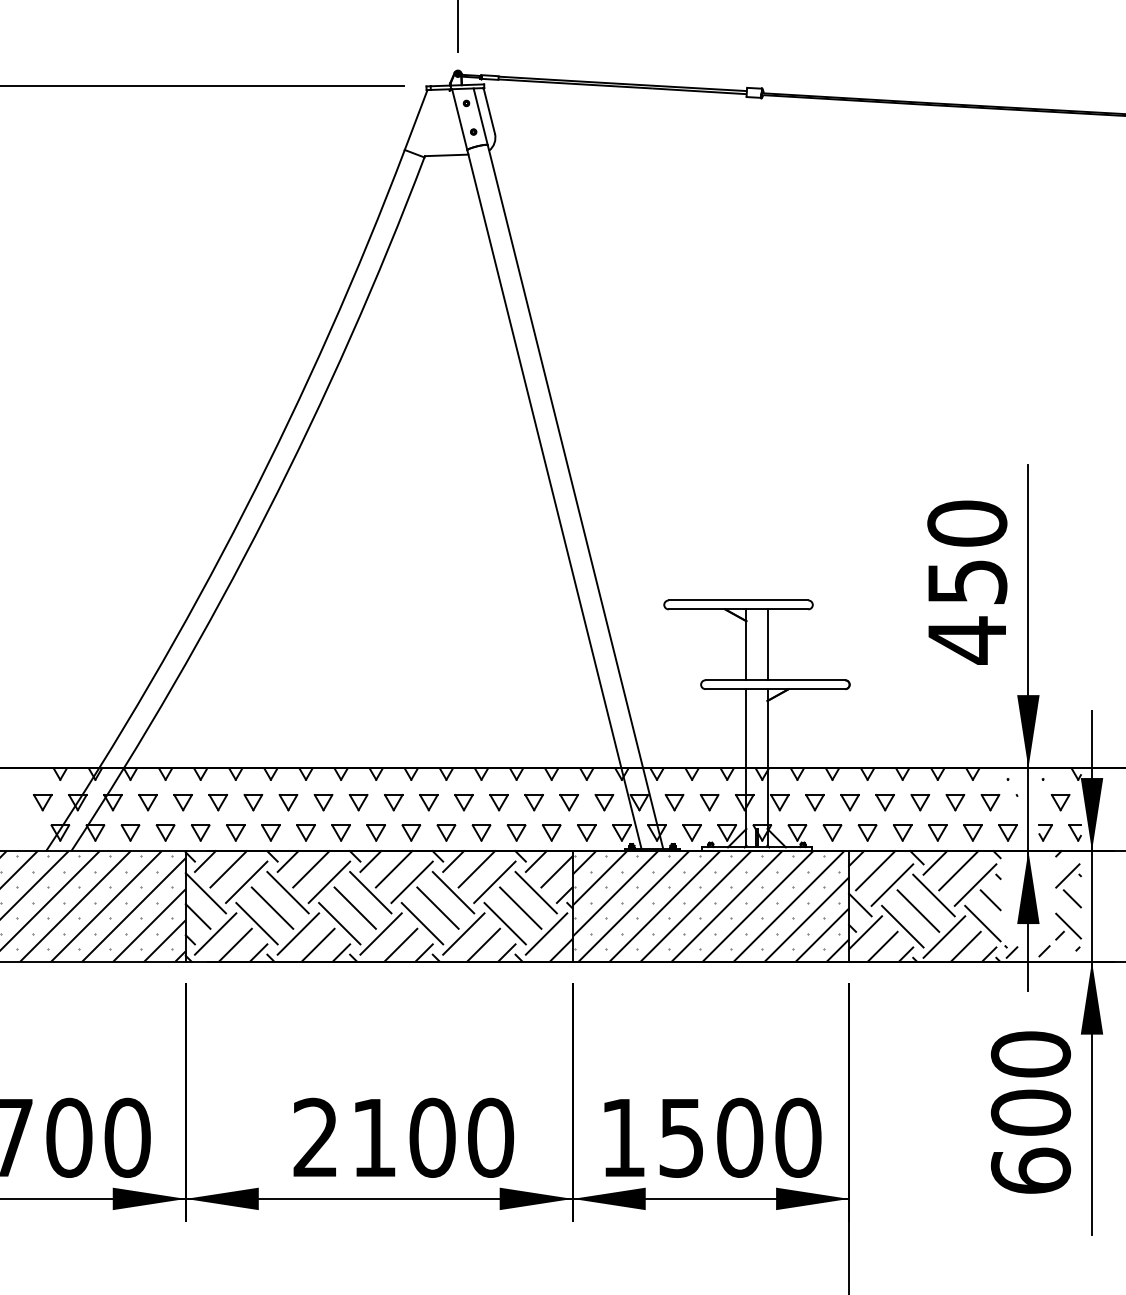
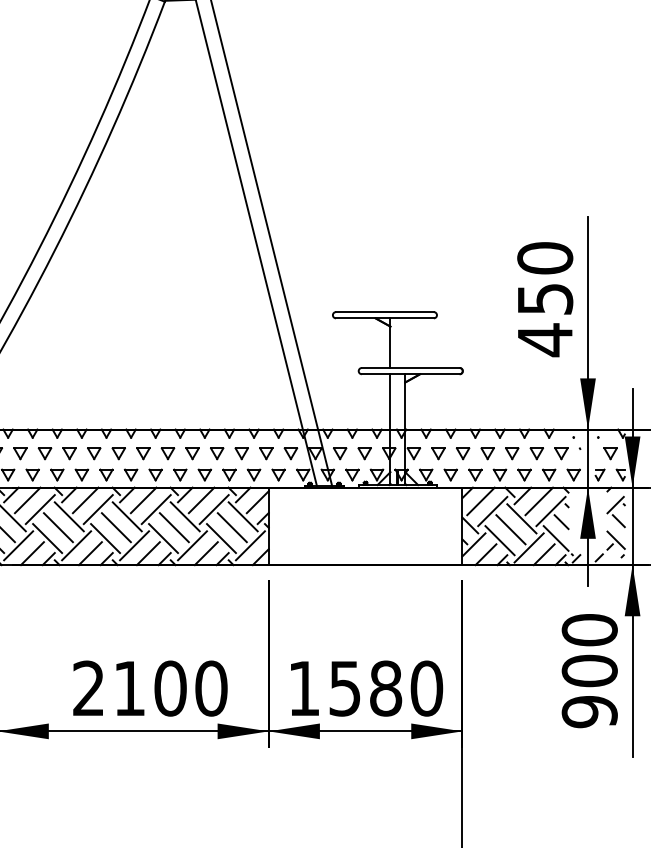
line: (767, 644) -> (405, 342), removed
hatch: (710, 906) -> (365, 526), removed
text: (740, 1137) -> (386, 688), 1500 -> 1580
text: (1030, 1170) -> (589, 711), 600 -> 900

